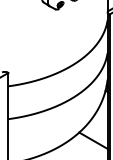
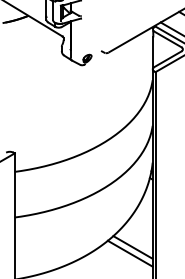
line: (90, 145) -> (129, 253), added

